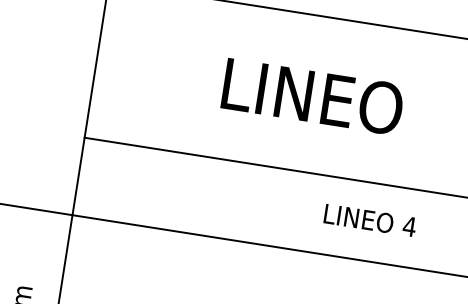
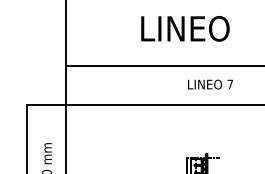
text: (313, 96) -> (185, 28), moved
text: (410, 226) -> (230, 84), 4 -> 7

